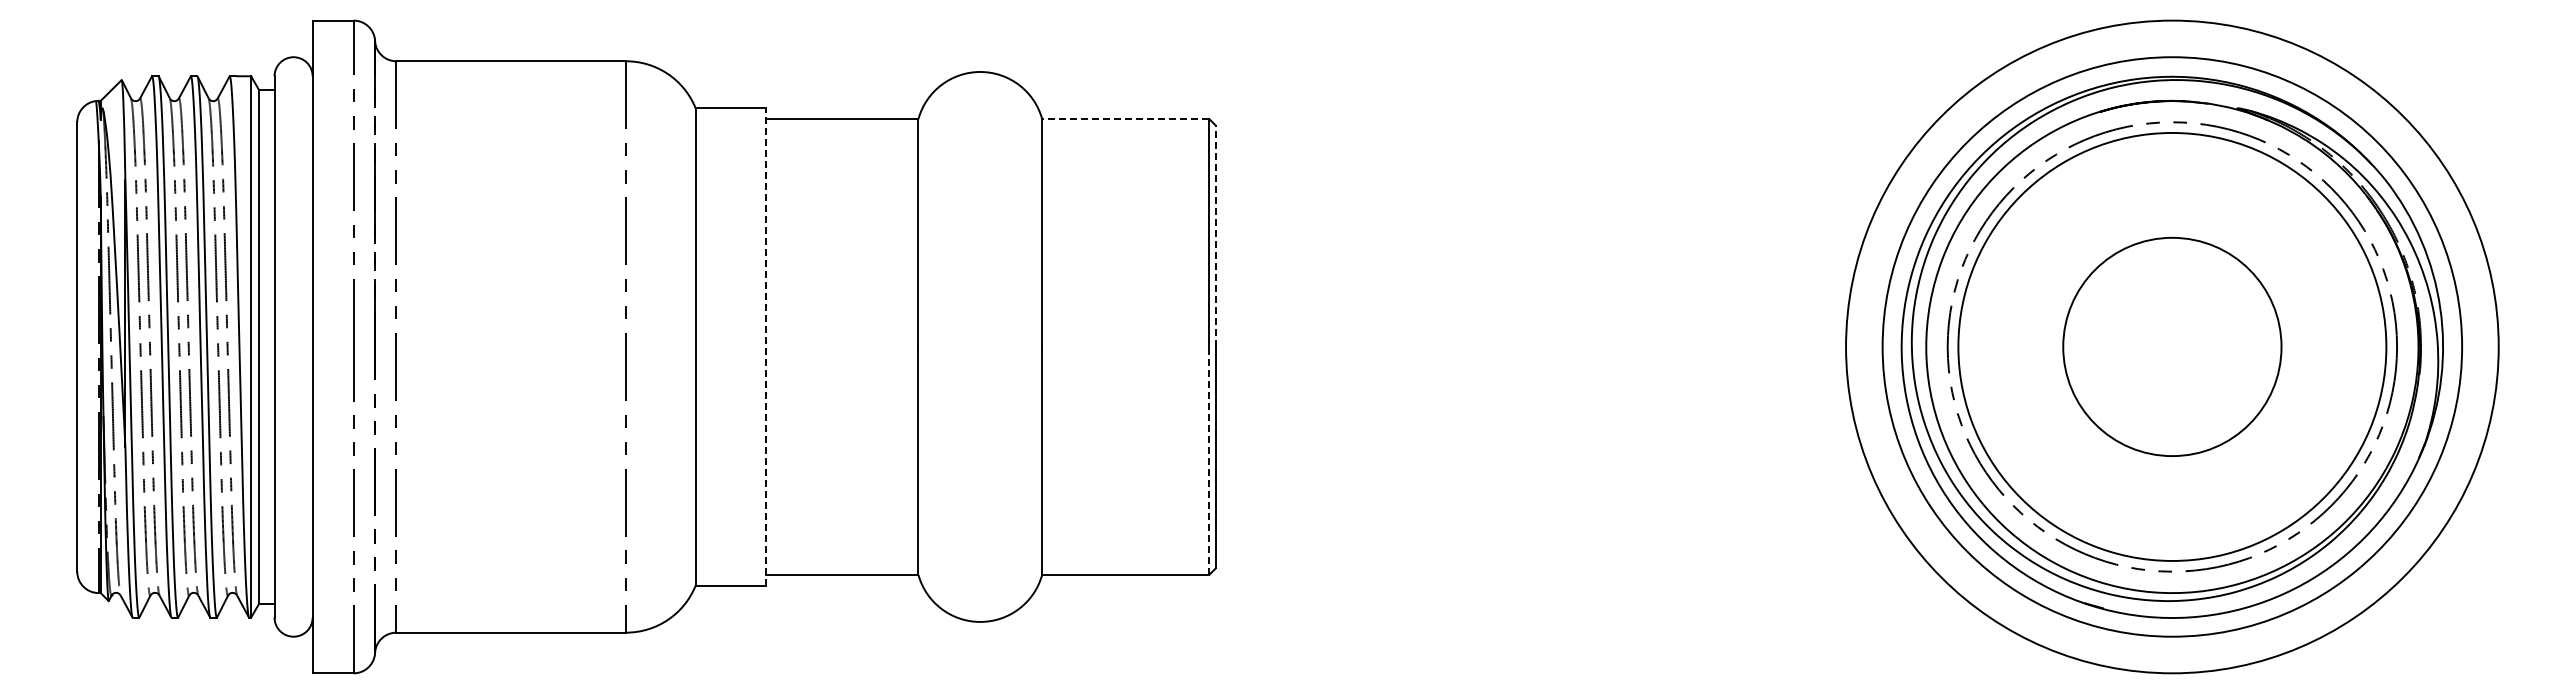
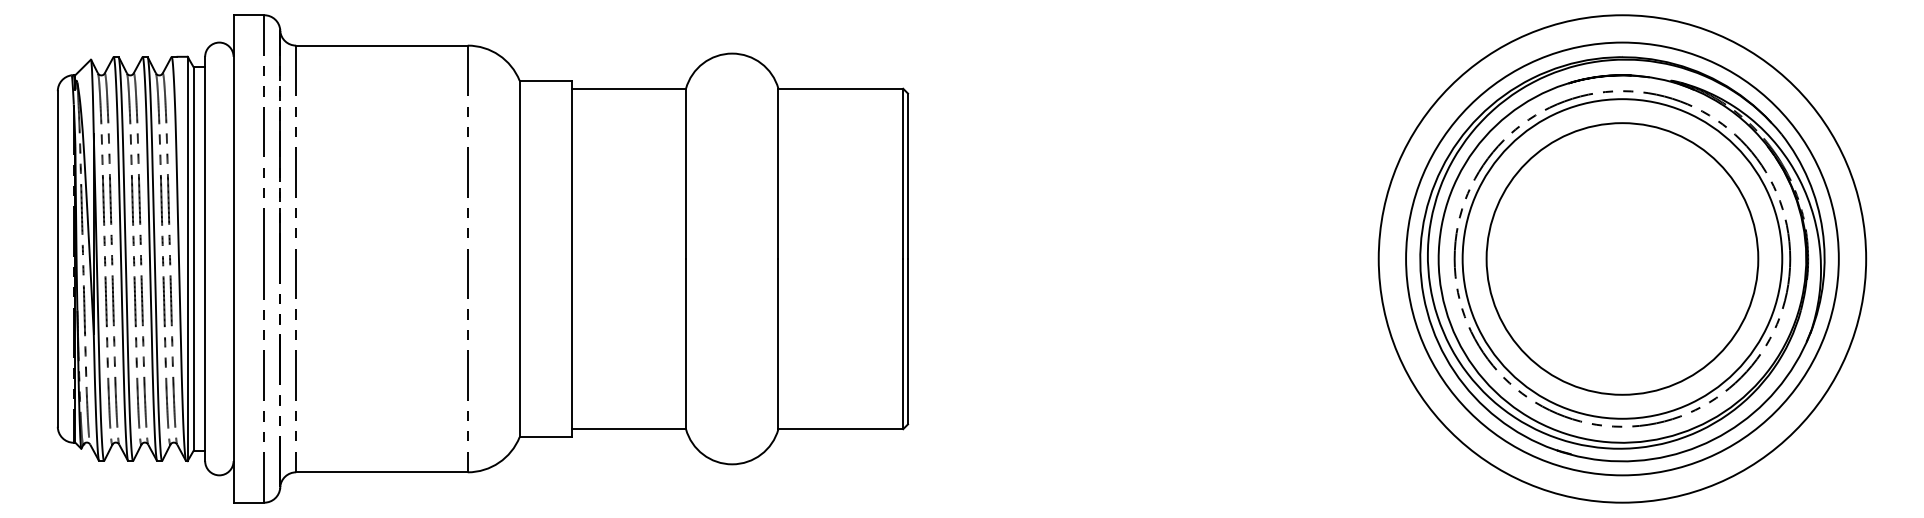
line: (1125, 119) -> (840, 89), dashed -> solid
line: (1215, 236) -> (907, 176), dashed -> solid
line: (766, 346) -> (572, 258), dashed -> solid
circle: (2172, 346) -> (1622, 258), size x1.67
line: (1209, 460) -> (903, 343), dashed -> solid

